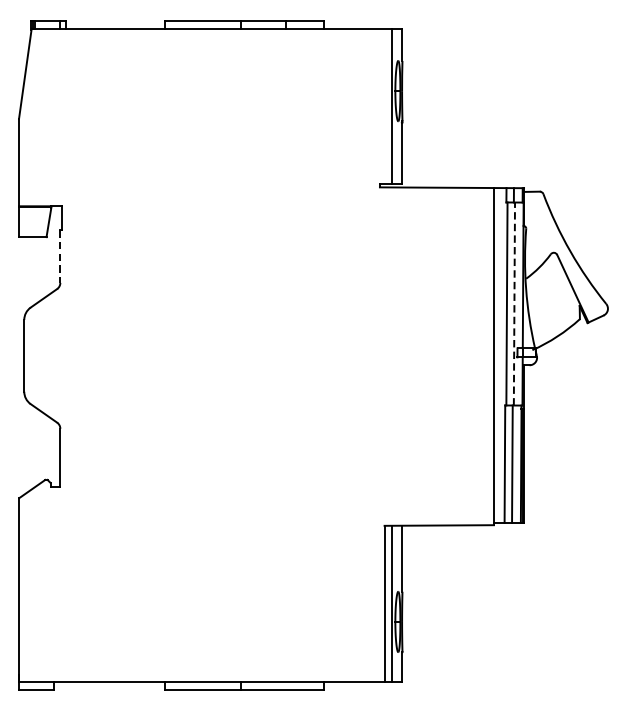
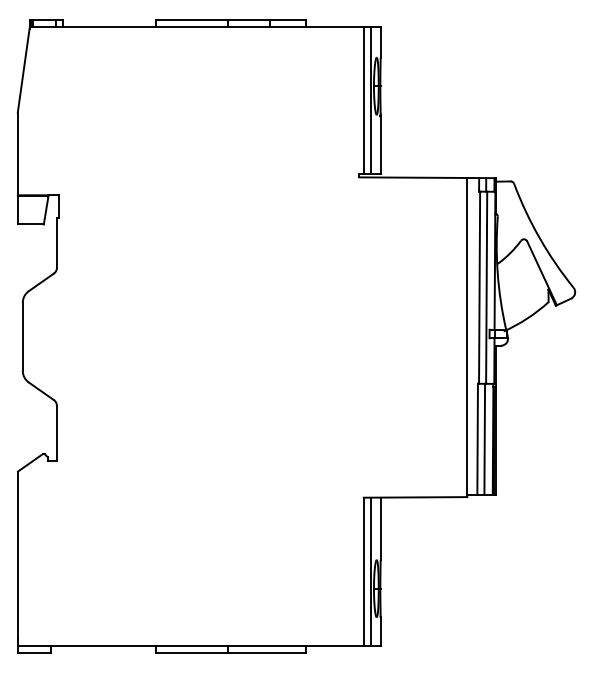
line: (384, 106) -> (363, 100), added
line: (59, 256) -> (56, 242), dashed -> solid
line: (514, 303) -> (486, 287), dashed -> solid

